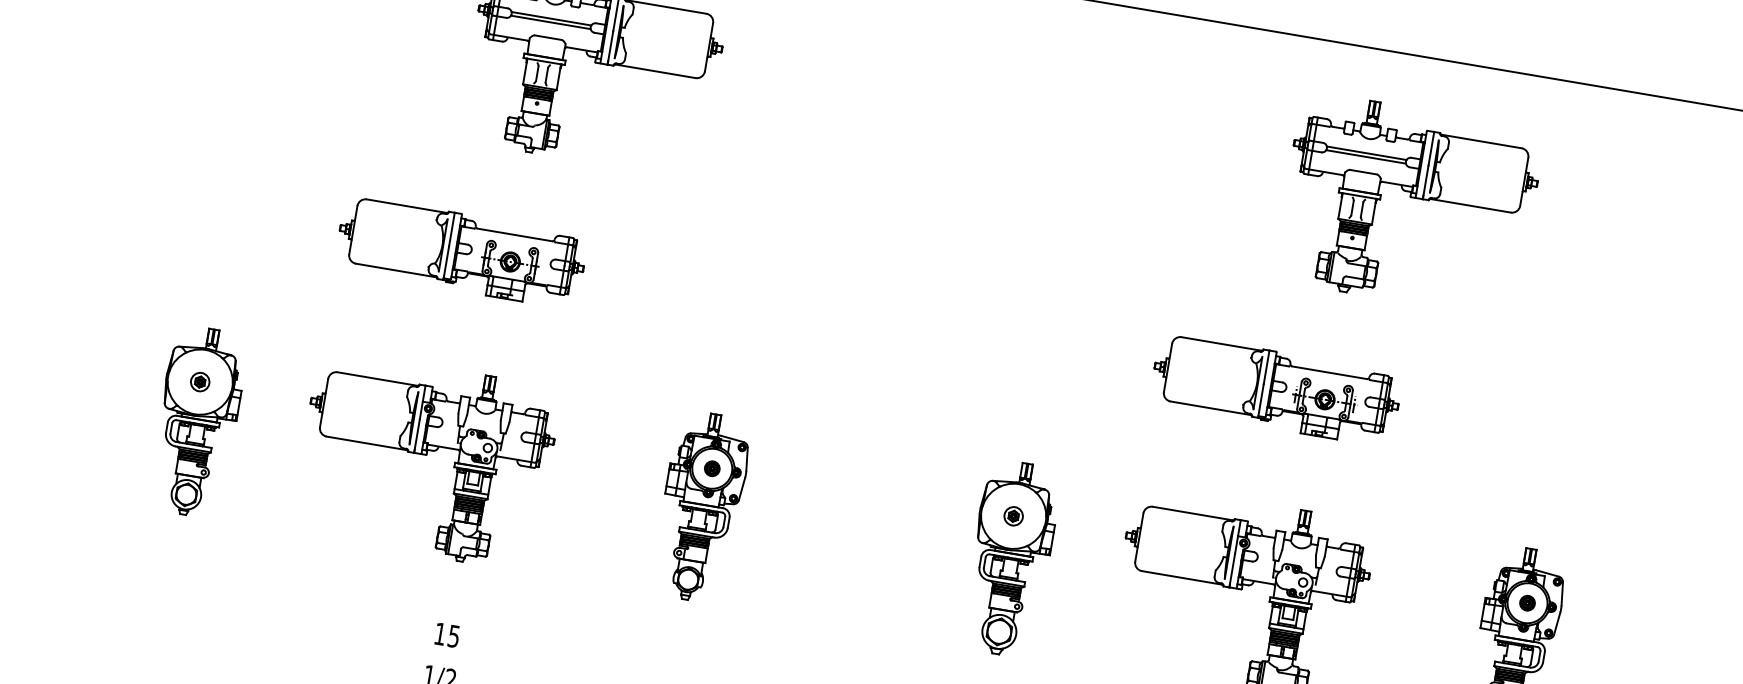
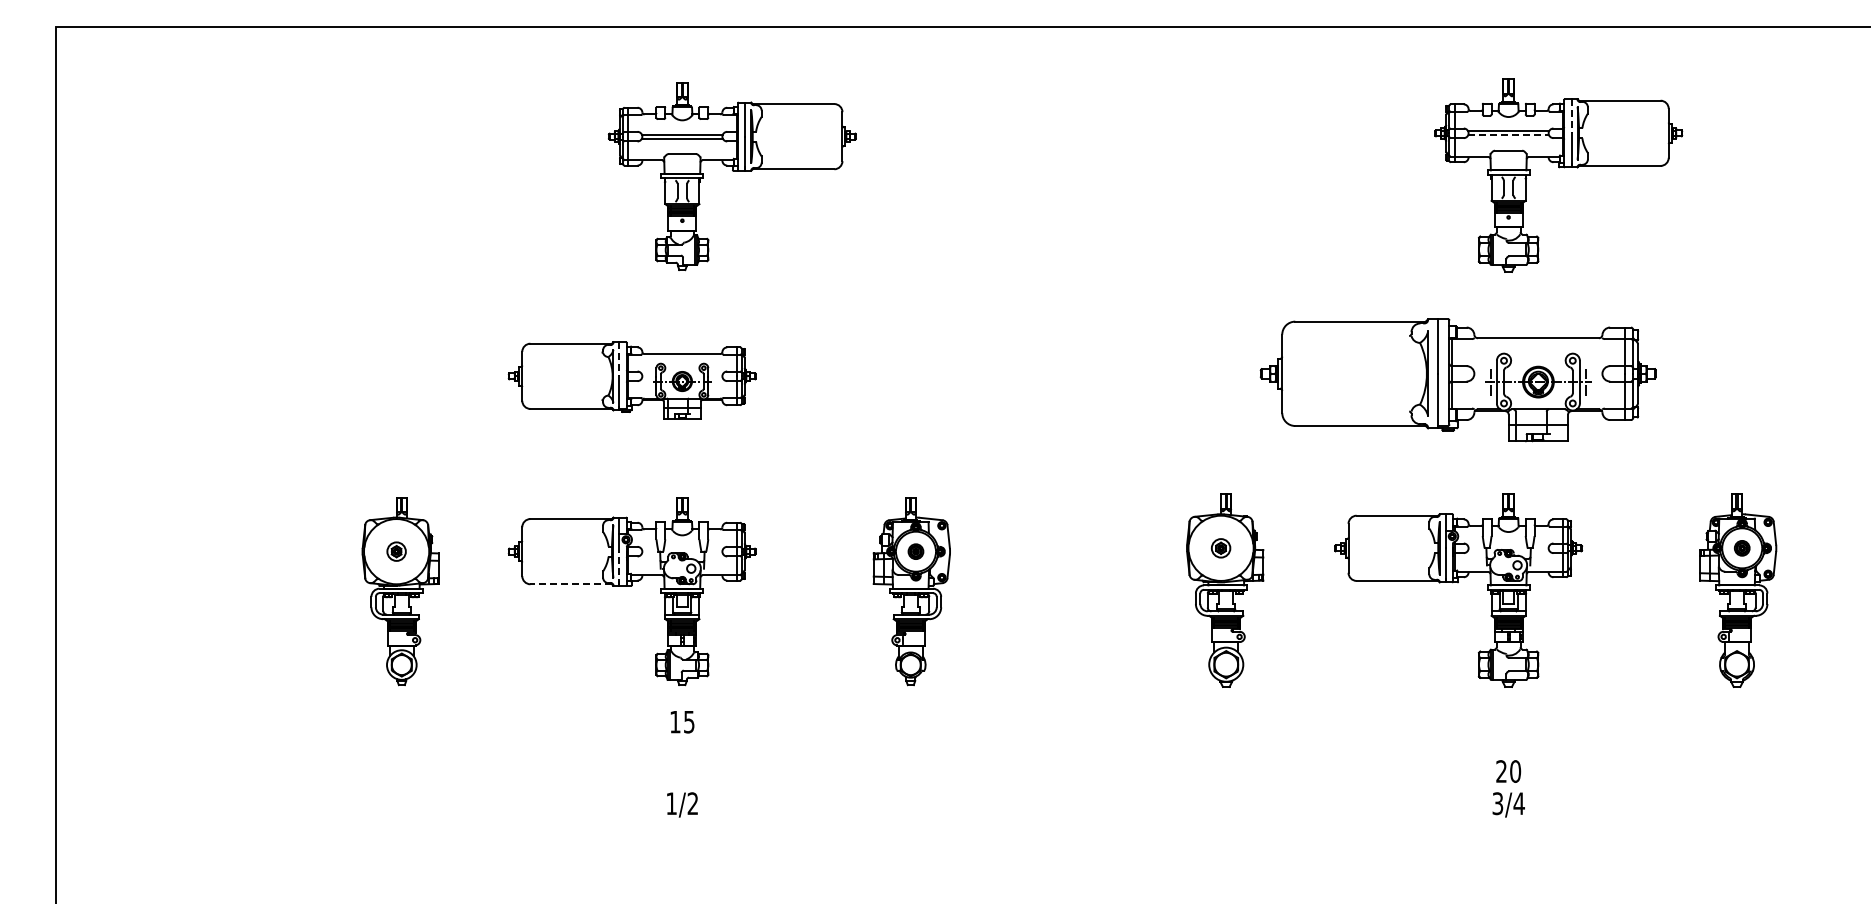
line: (1431, 148) -> (1571, 116), solid -> dashed
line: (1366, 157) -> (1509, 135), solid -> dashed
line: (452, 229) -> (619, 359), solid -> dashed
part: (1275, 390) -> (1458, 380), size x1.6
line: (417, 435) -> (619, 568), solid -> dashed
line: (367, 443) -> (571, 584), solid -> dashed
text: (447, 635) -> (682, 722), moved

